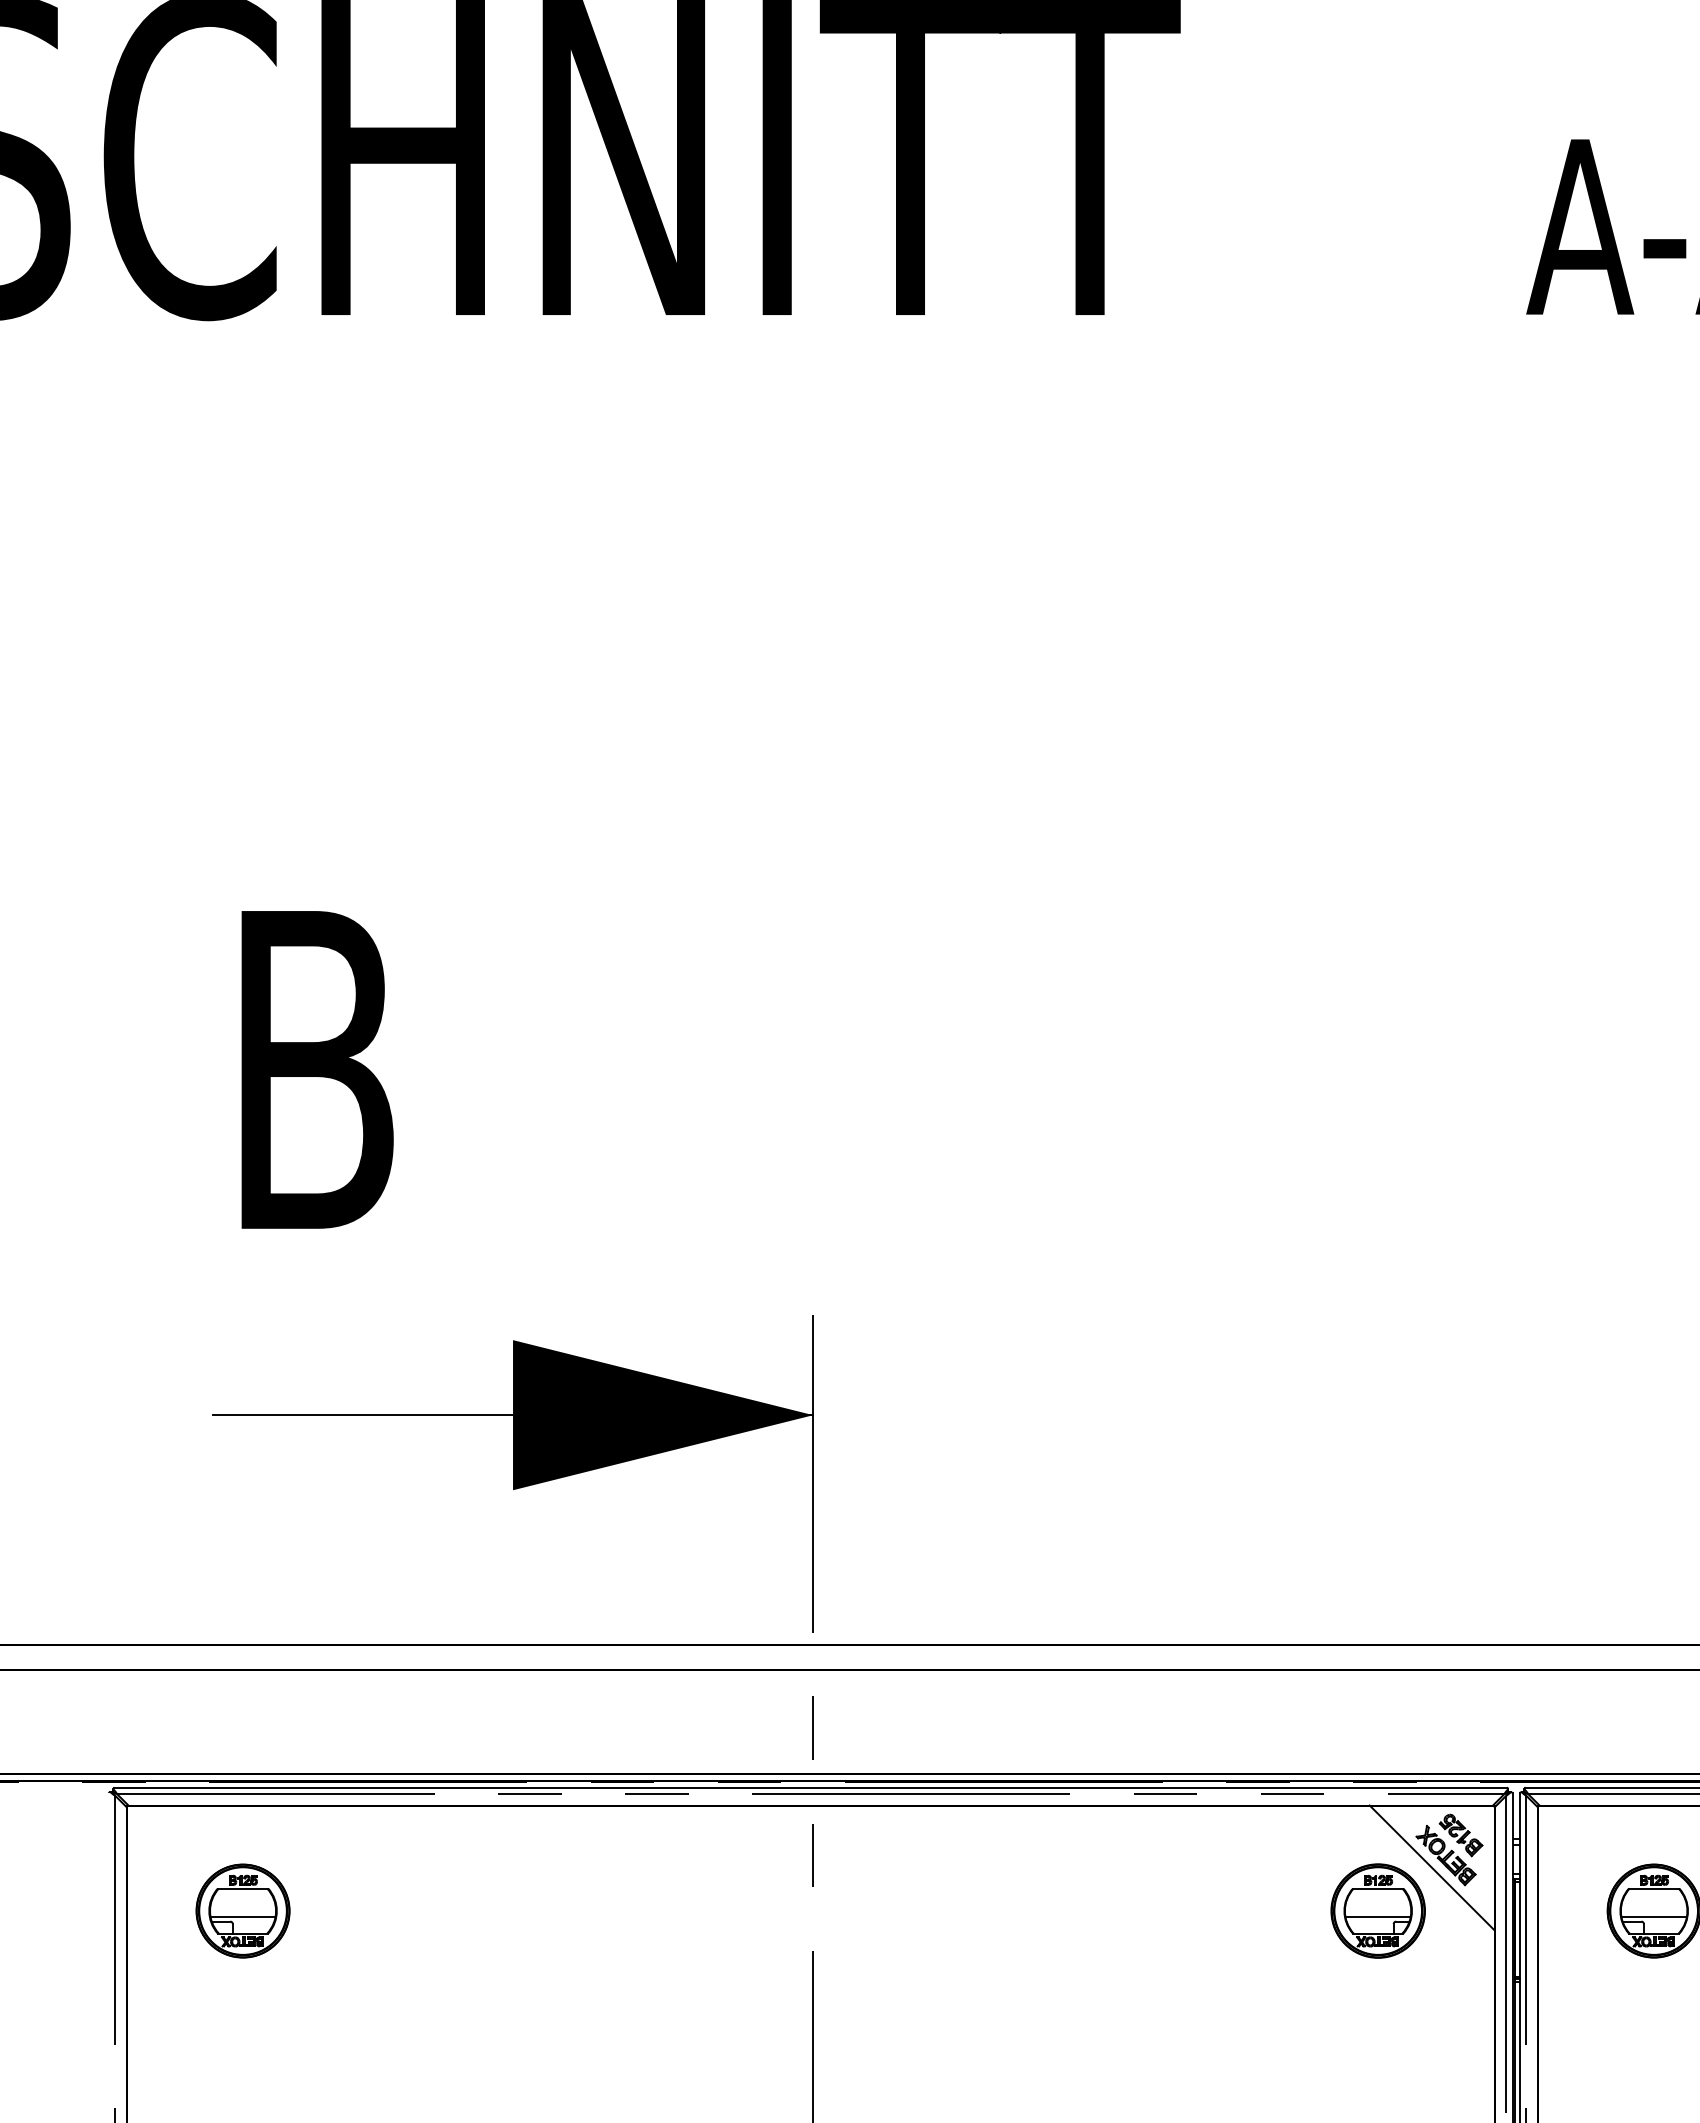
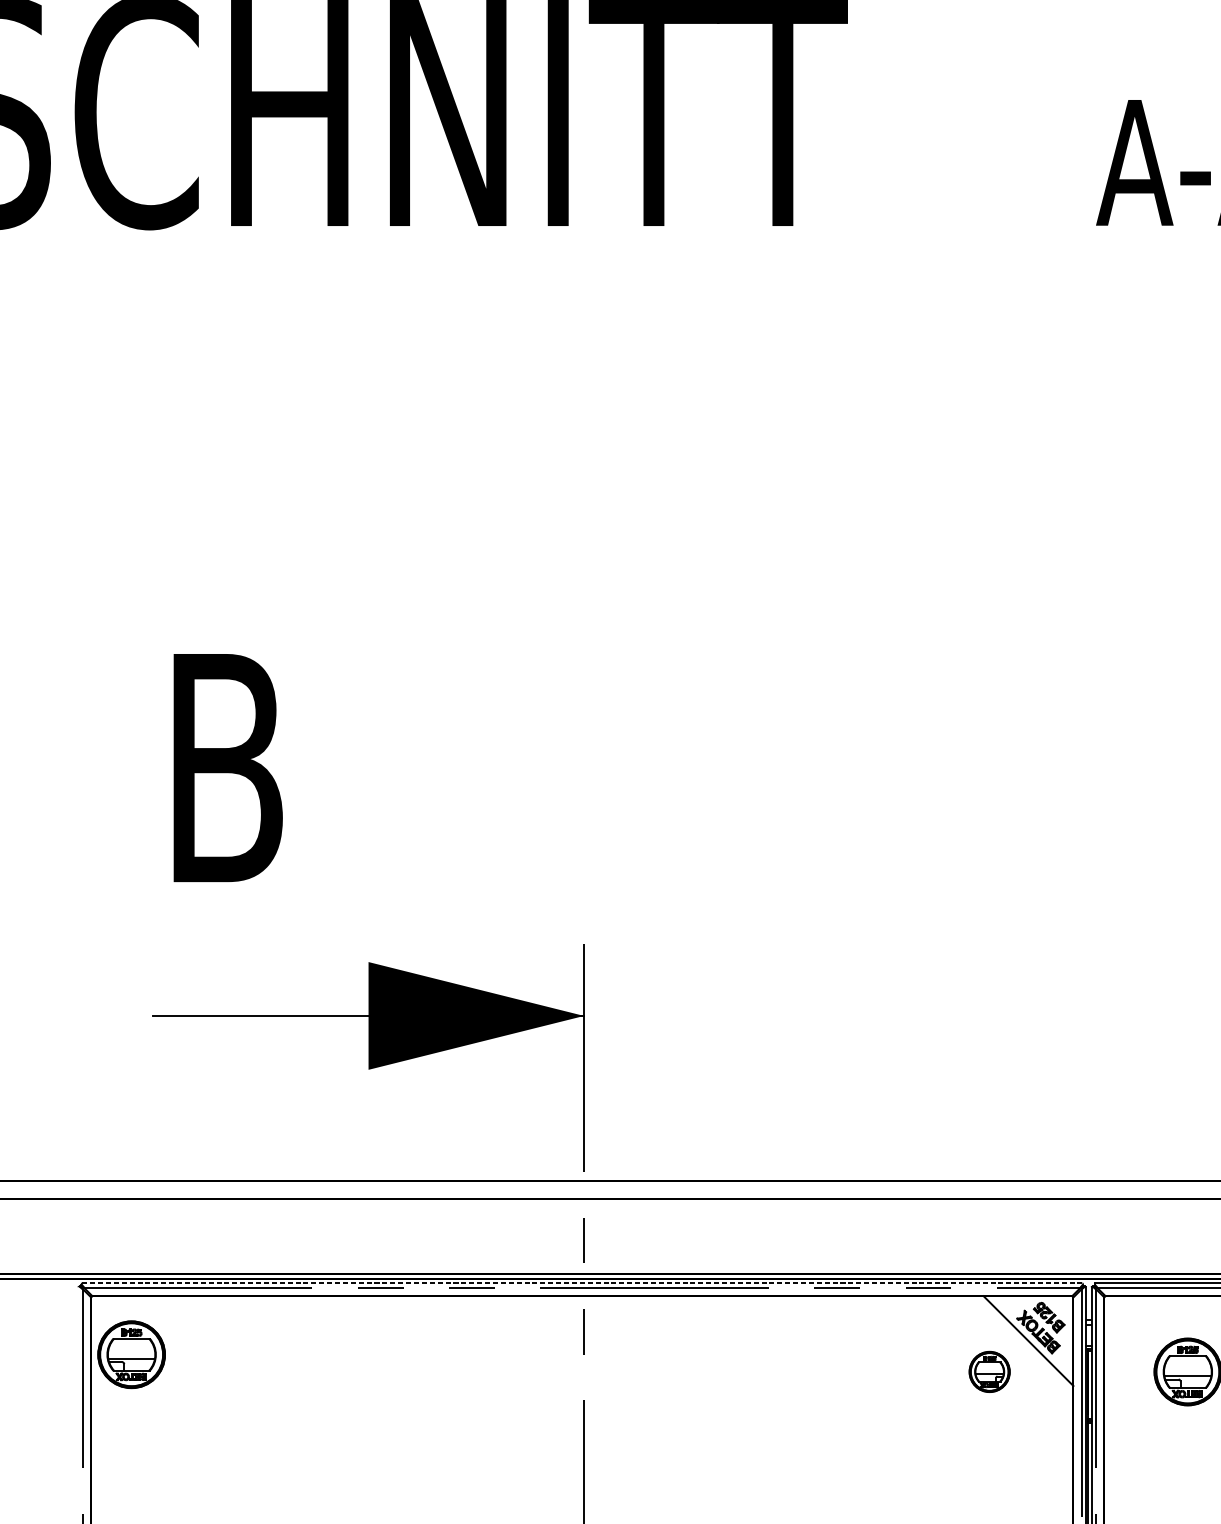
line: (810, 1787) -> (582, 1283), solid -> dashed
part: (242, 1910) -> (131, 1354), moved
part: (1377, 1910) -> (989, 1371), size x0.6

